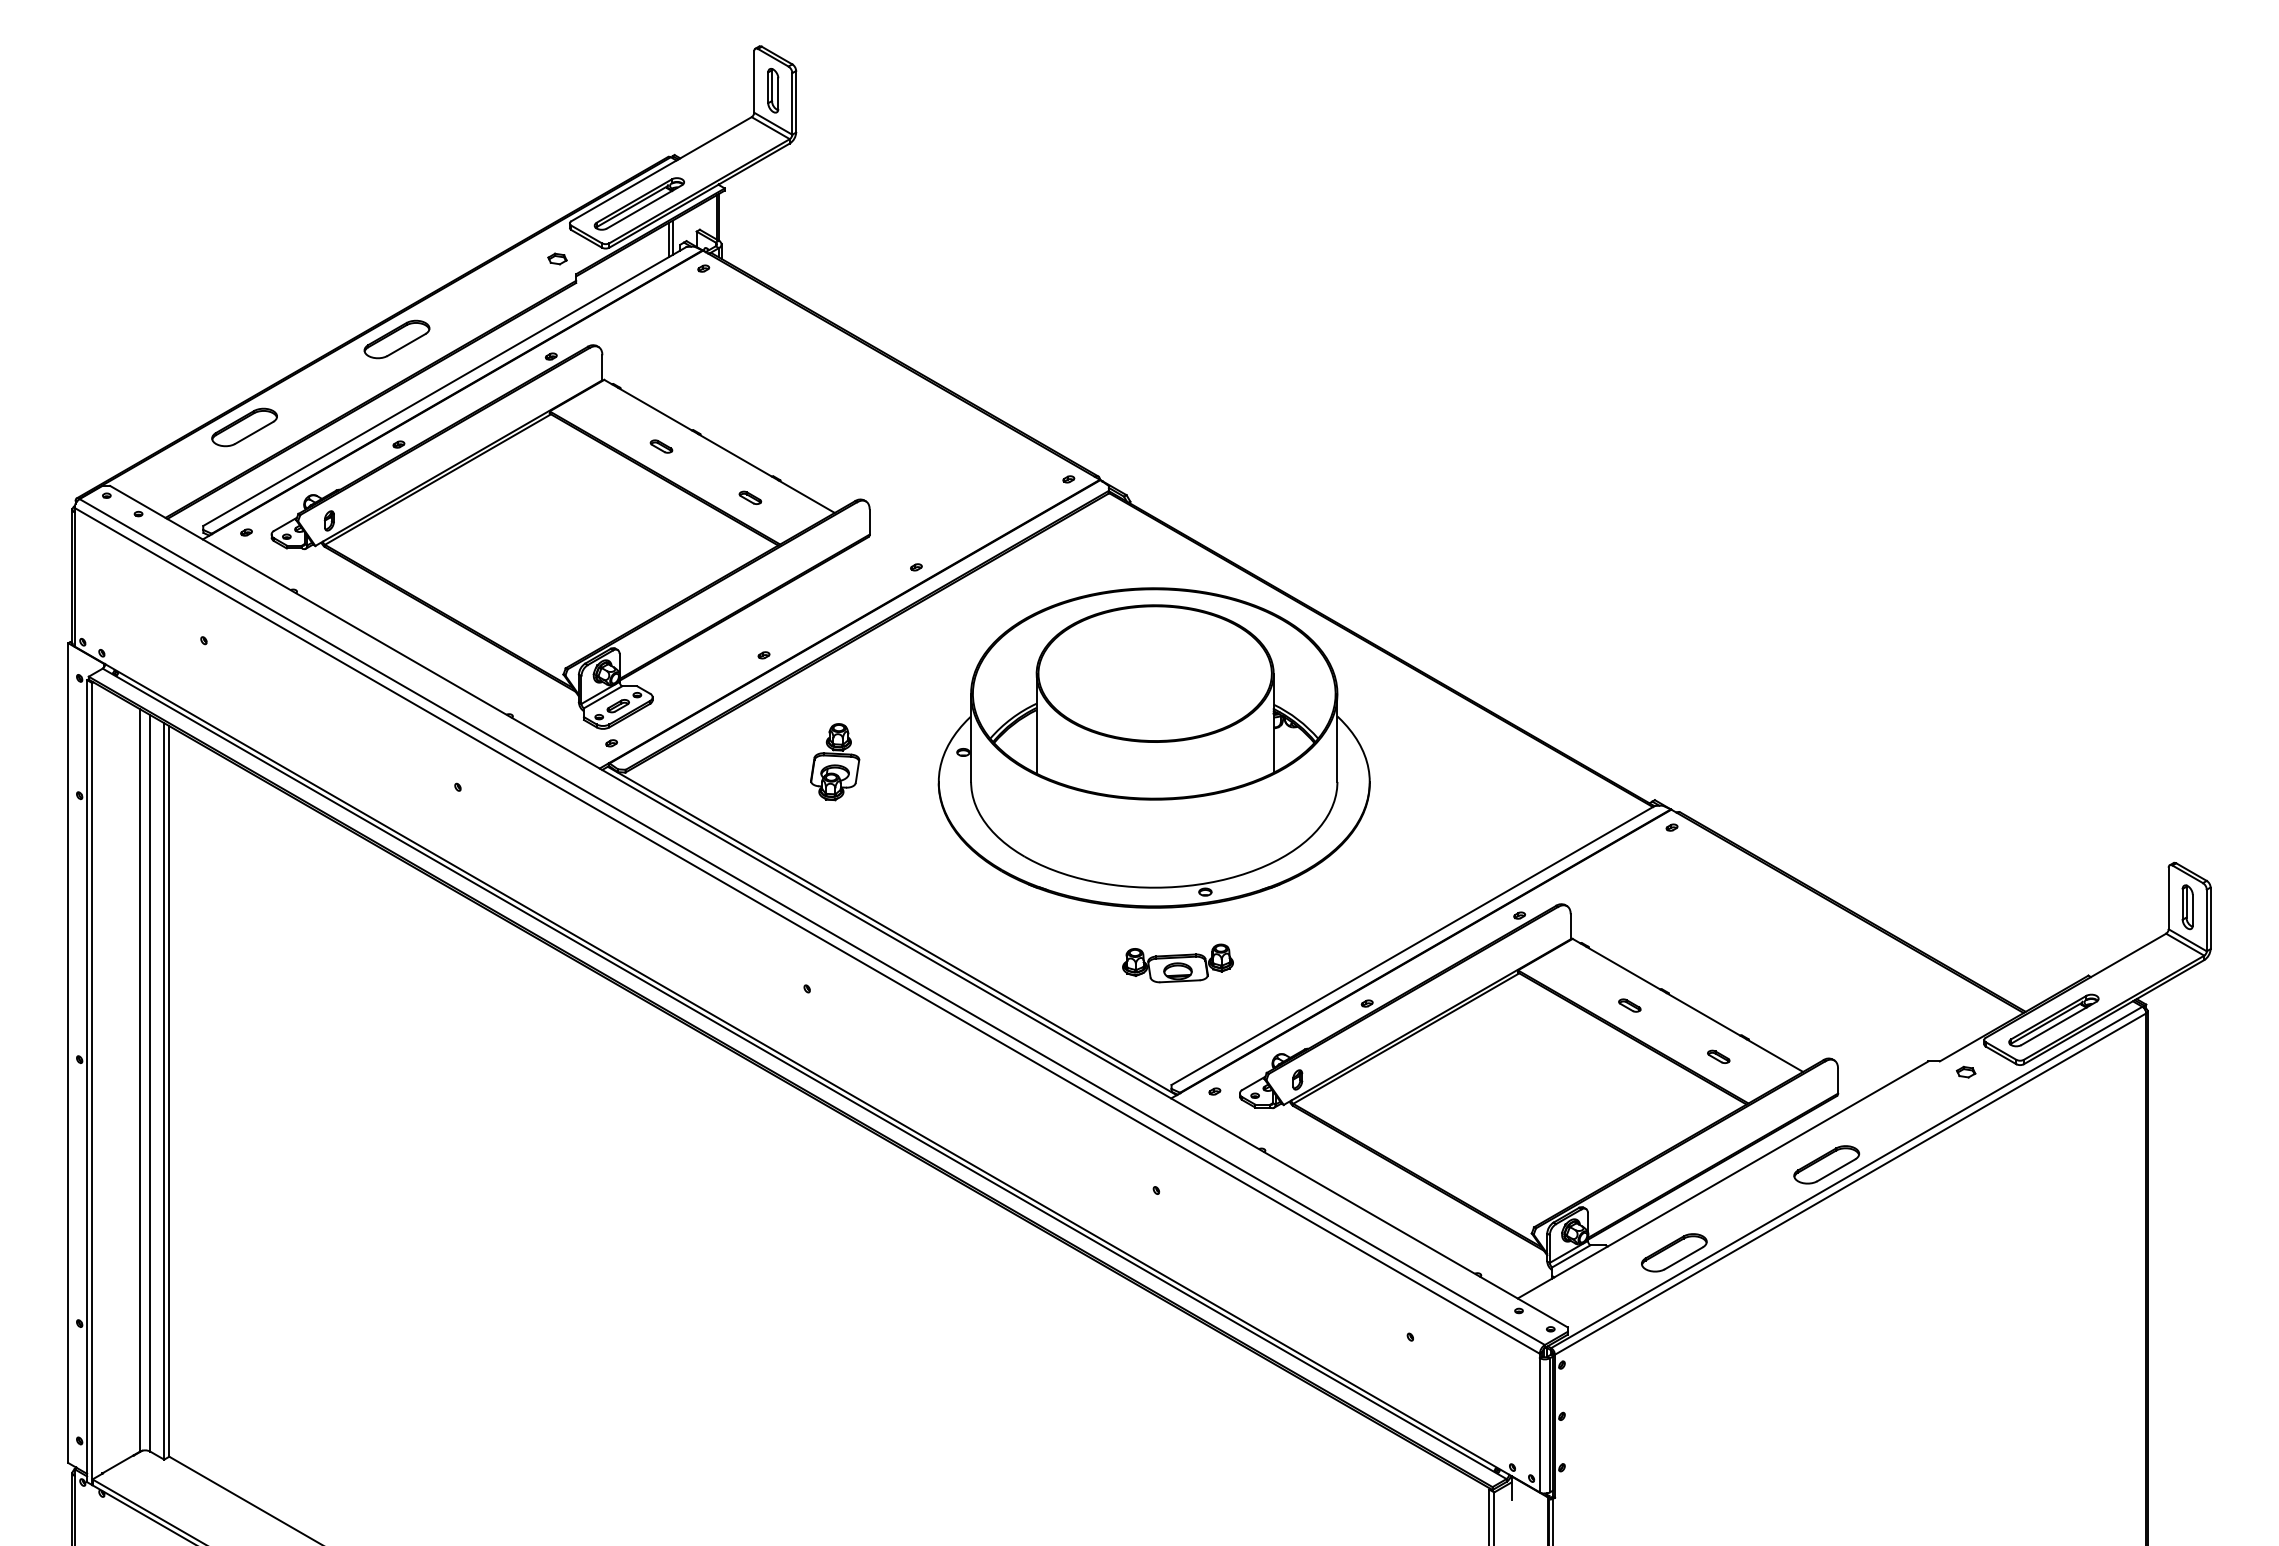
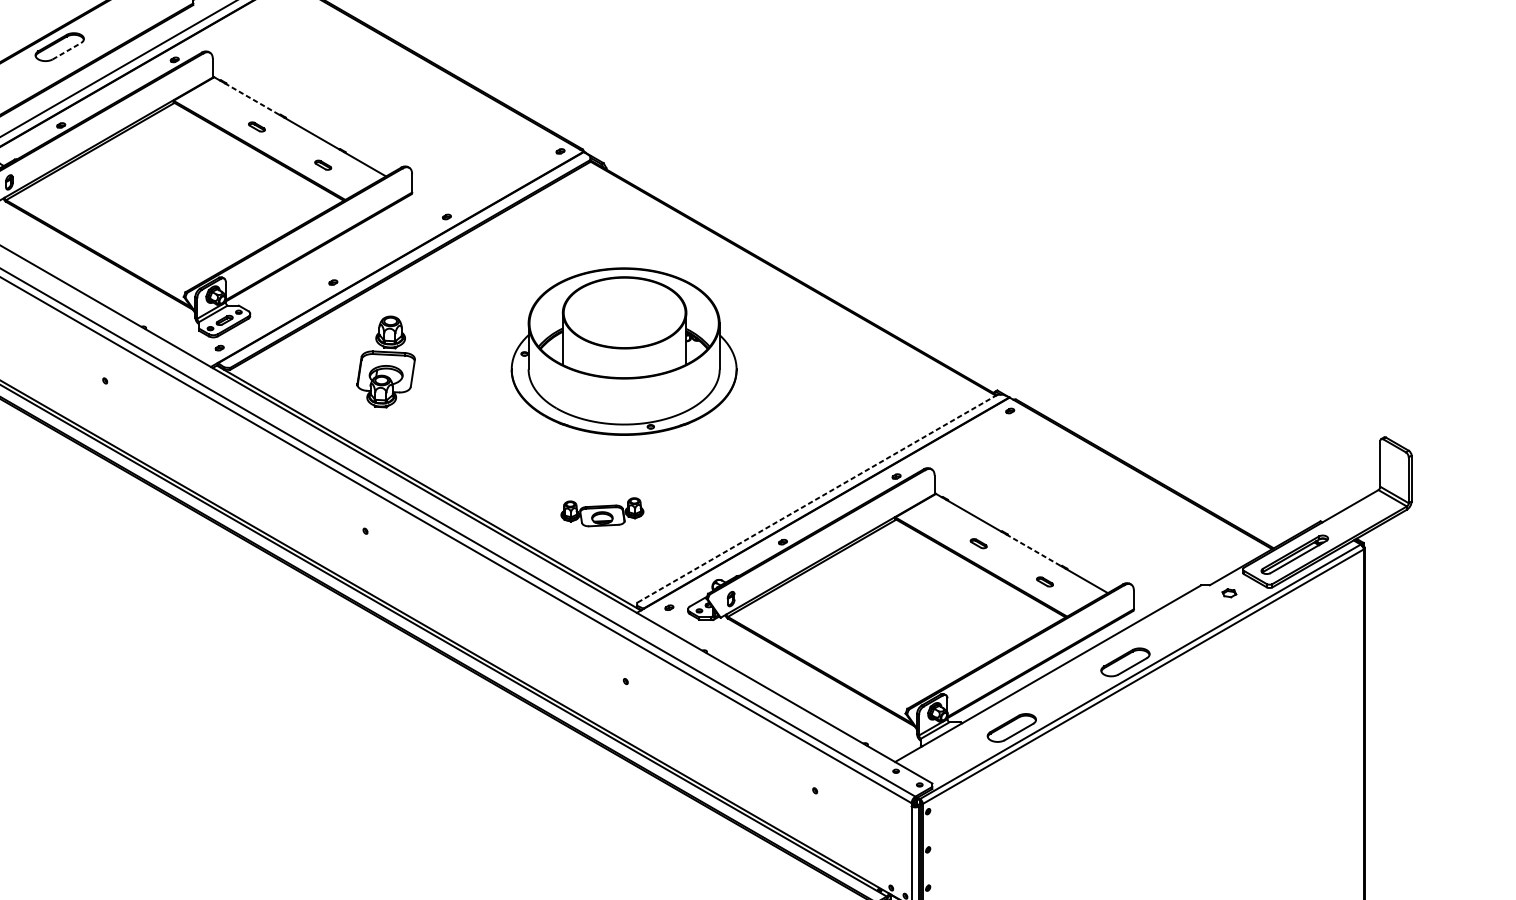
line: (406, 345) -> (66, 51), solid -> dashed
line: (655, 409) -> (252, 99), solid -> dashed
part: (1153, 747) -> (623, 351), size x0.7
part: (835, 762) -> (386, 362), size x1.6
part: (2187, 907) -> (1394, 470), removed
line: (1413, 945) -> (817, 498), solid -> dashed
part: (1177, 963) -> (602, 512), moved
line: (1703, 1014) -> (1033, 550), solid -> dashed

